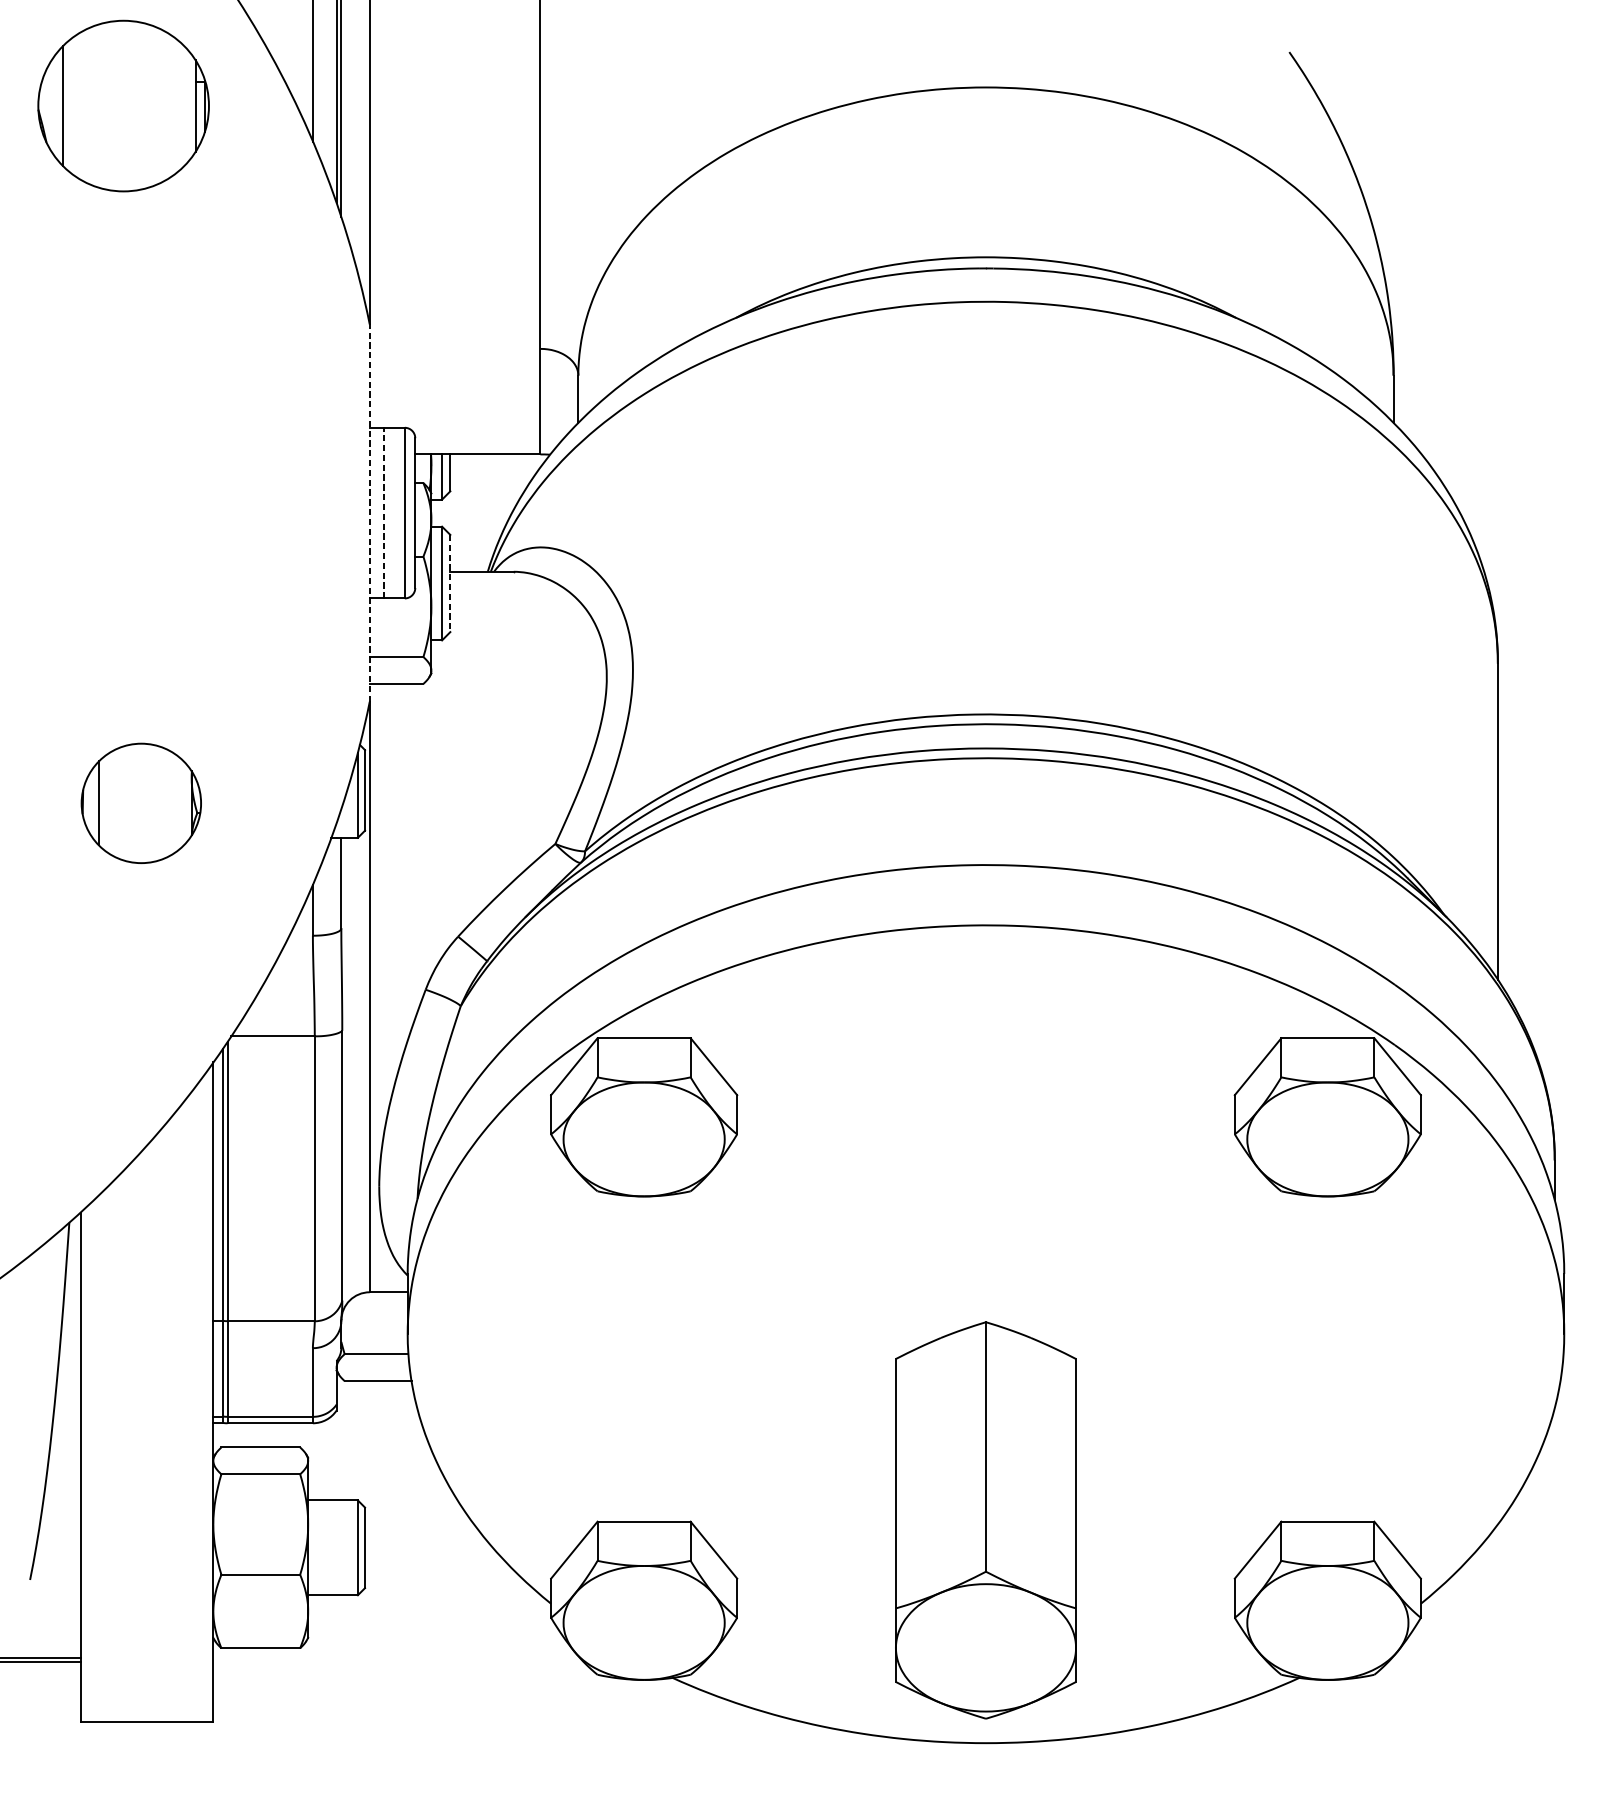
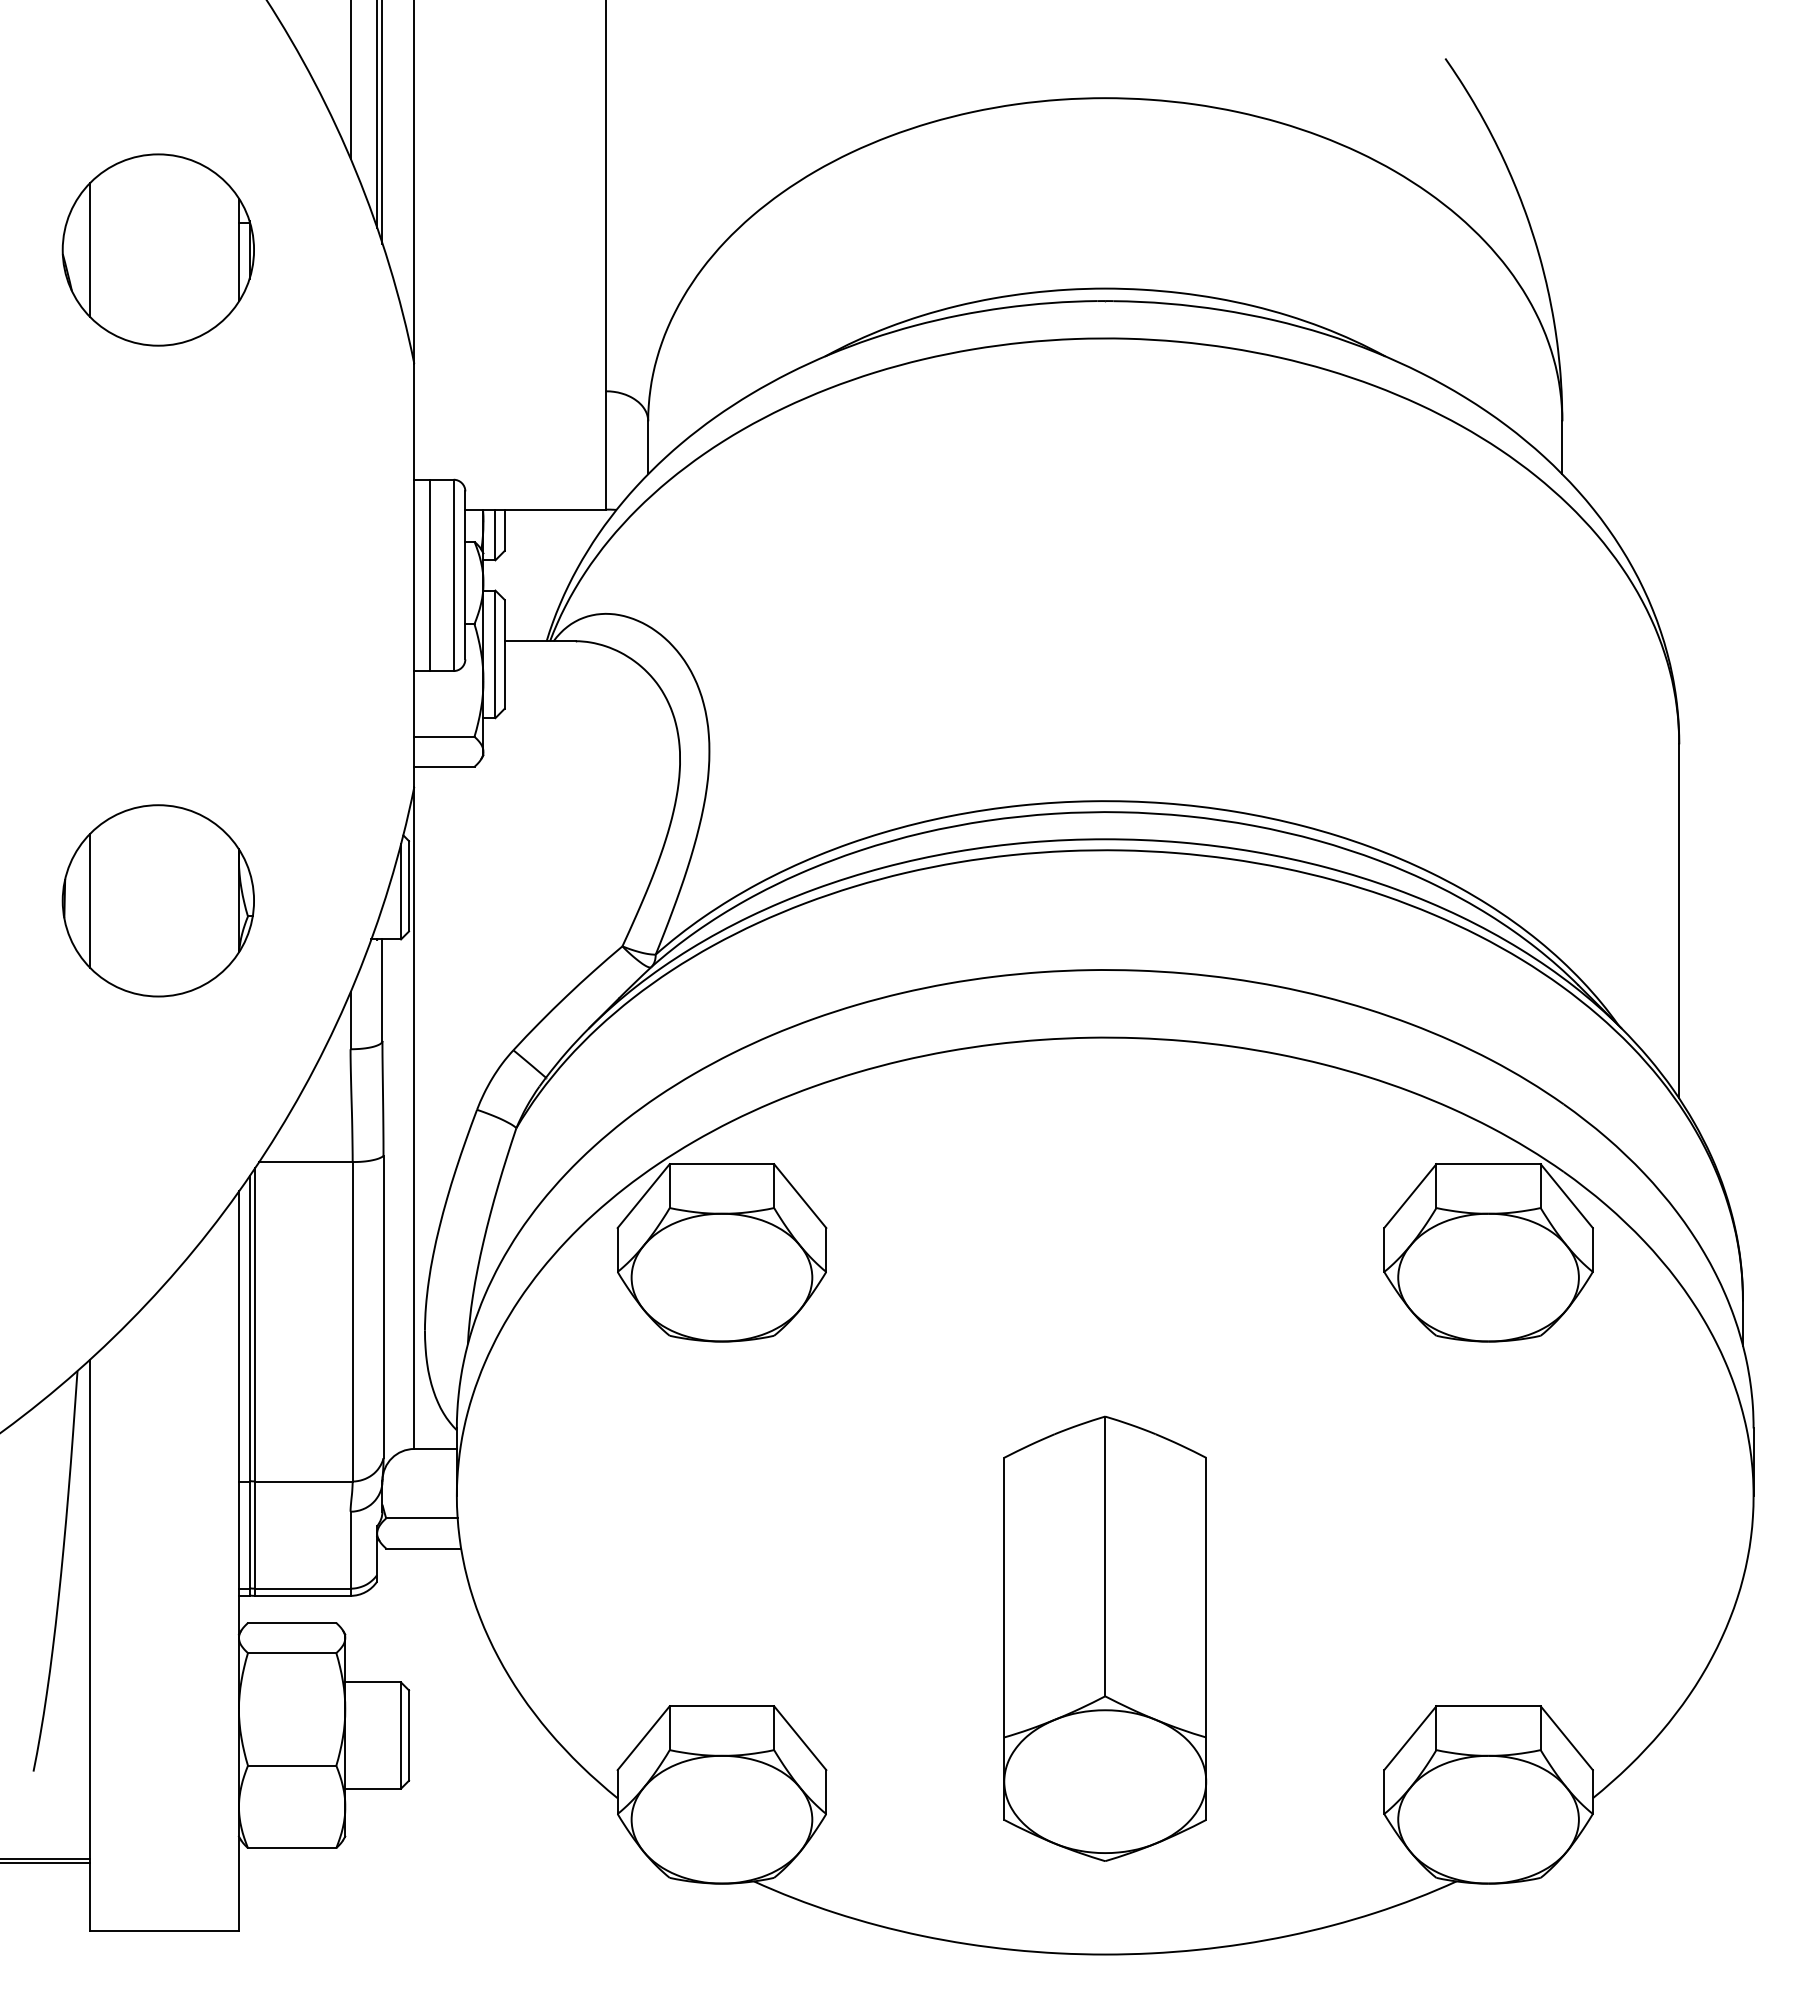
part: (122, 105) -> (157, 249), moved
line: (369, 513) -> (414, 575), dashed -> solid
line: (384, 513) -> (430, 575), dashed -> solid
line: (450, 583) -> (504, 654), dashed -> solid
part: (140, 803) -> (157, 900), size x1.43
part: (986, 1520) -> (1105, 1638), moved

